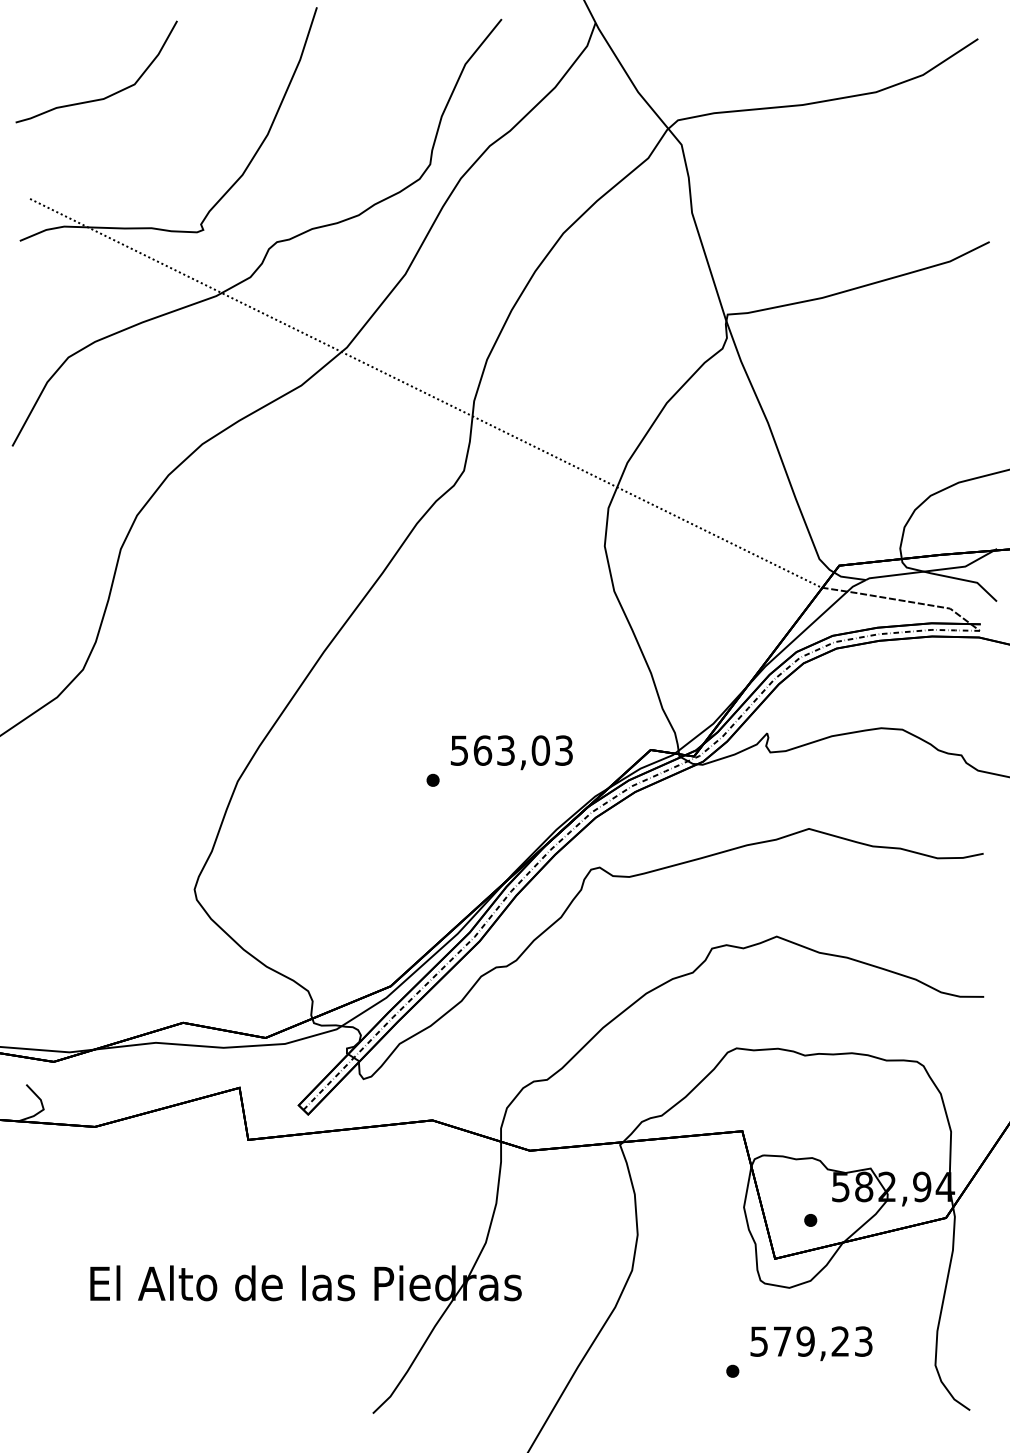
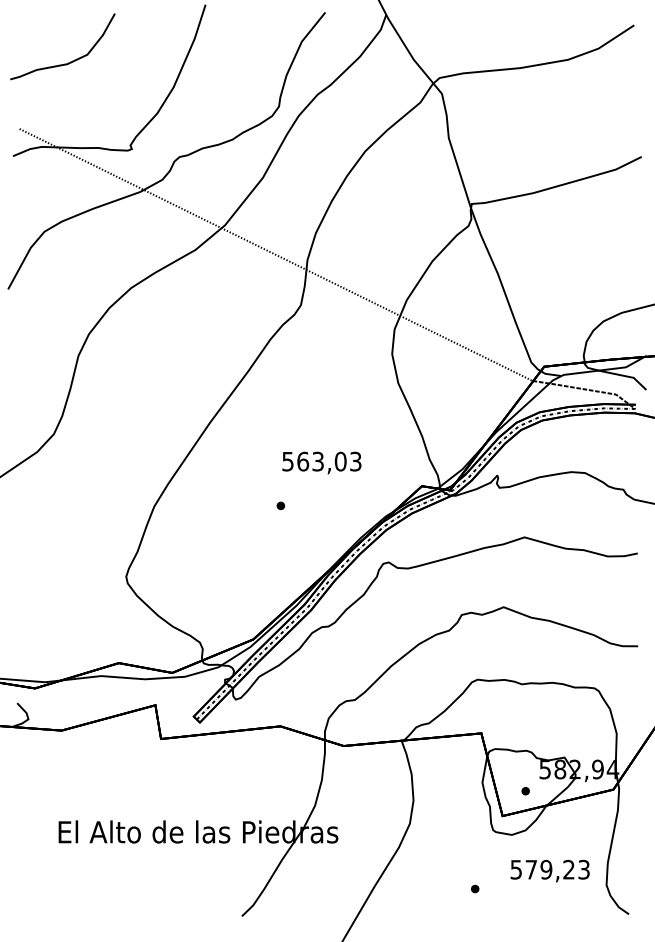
text: (511, 751) -> (321, 462), moved
text: (810, 1342) -> (549, 870), moved

